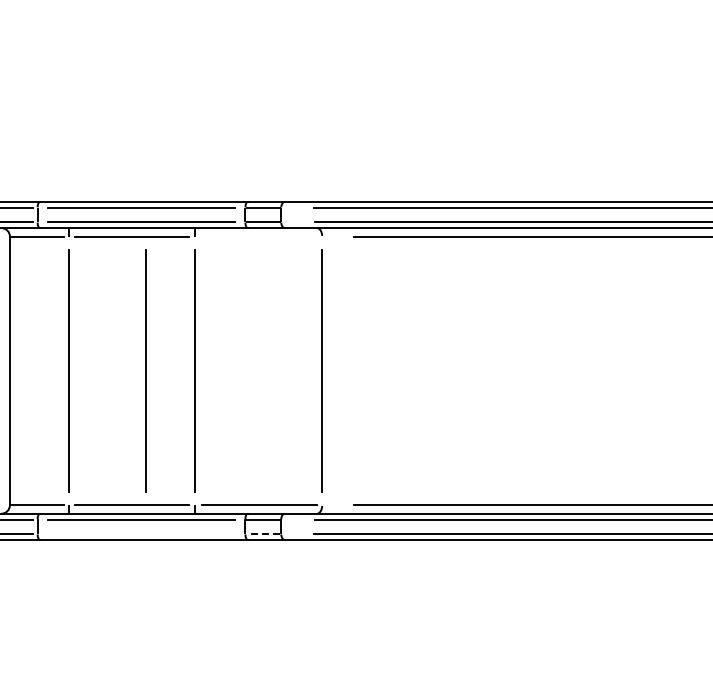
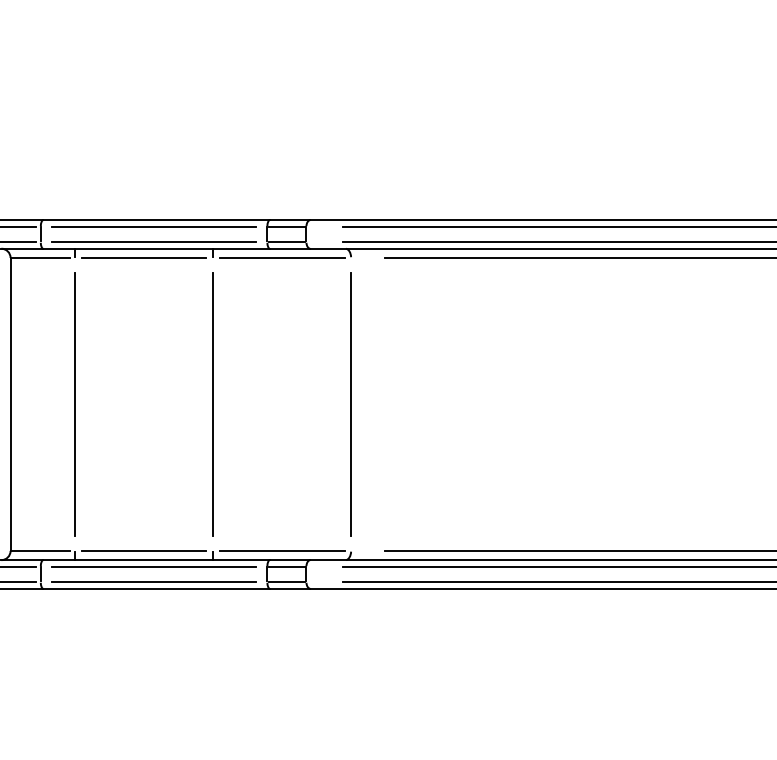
line: (259, 236) -> (282, 257), added
line: (145, 370) -> (158, 403), removed
line: (141, 534) -> (154, 582), added
line: (262, 534) -> (286, 582), dashed -> solid

